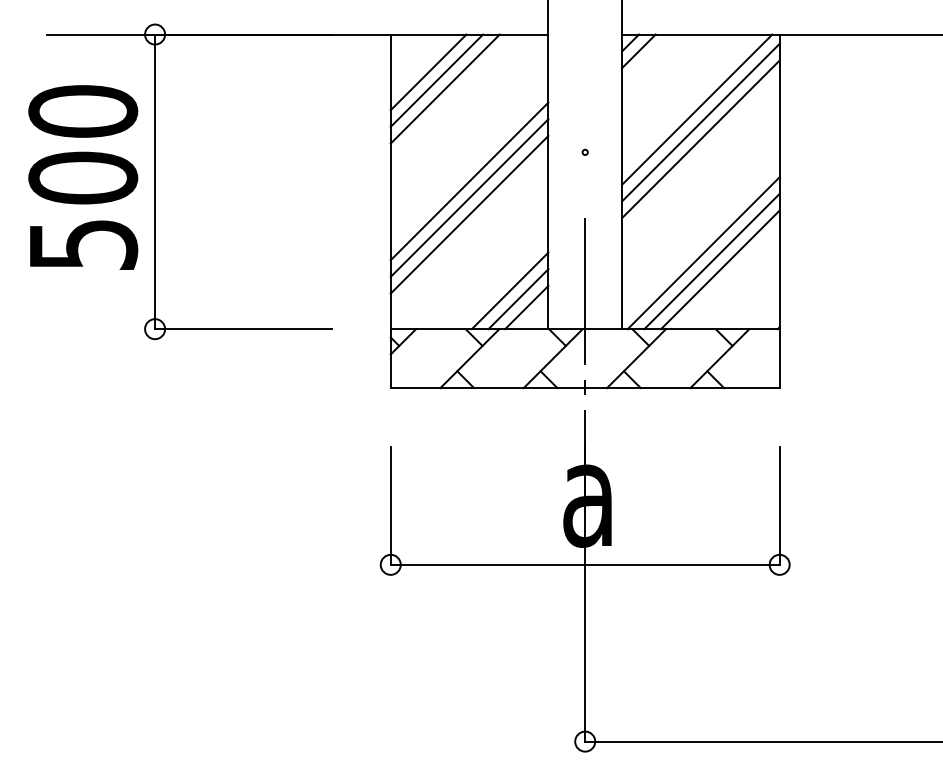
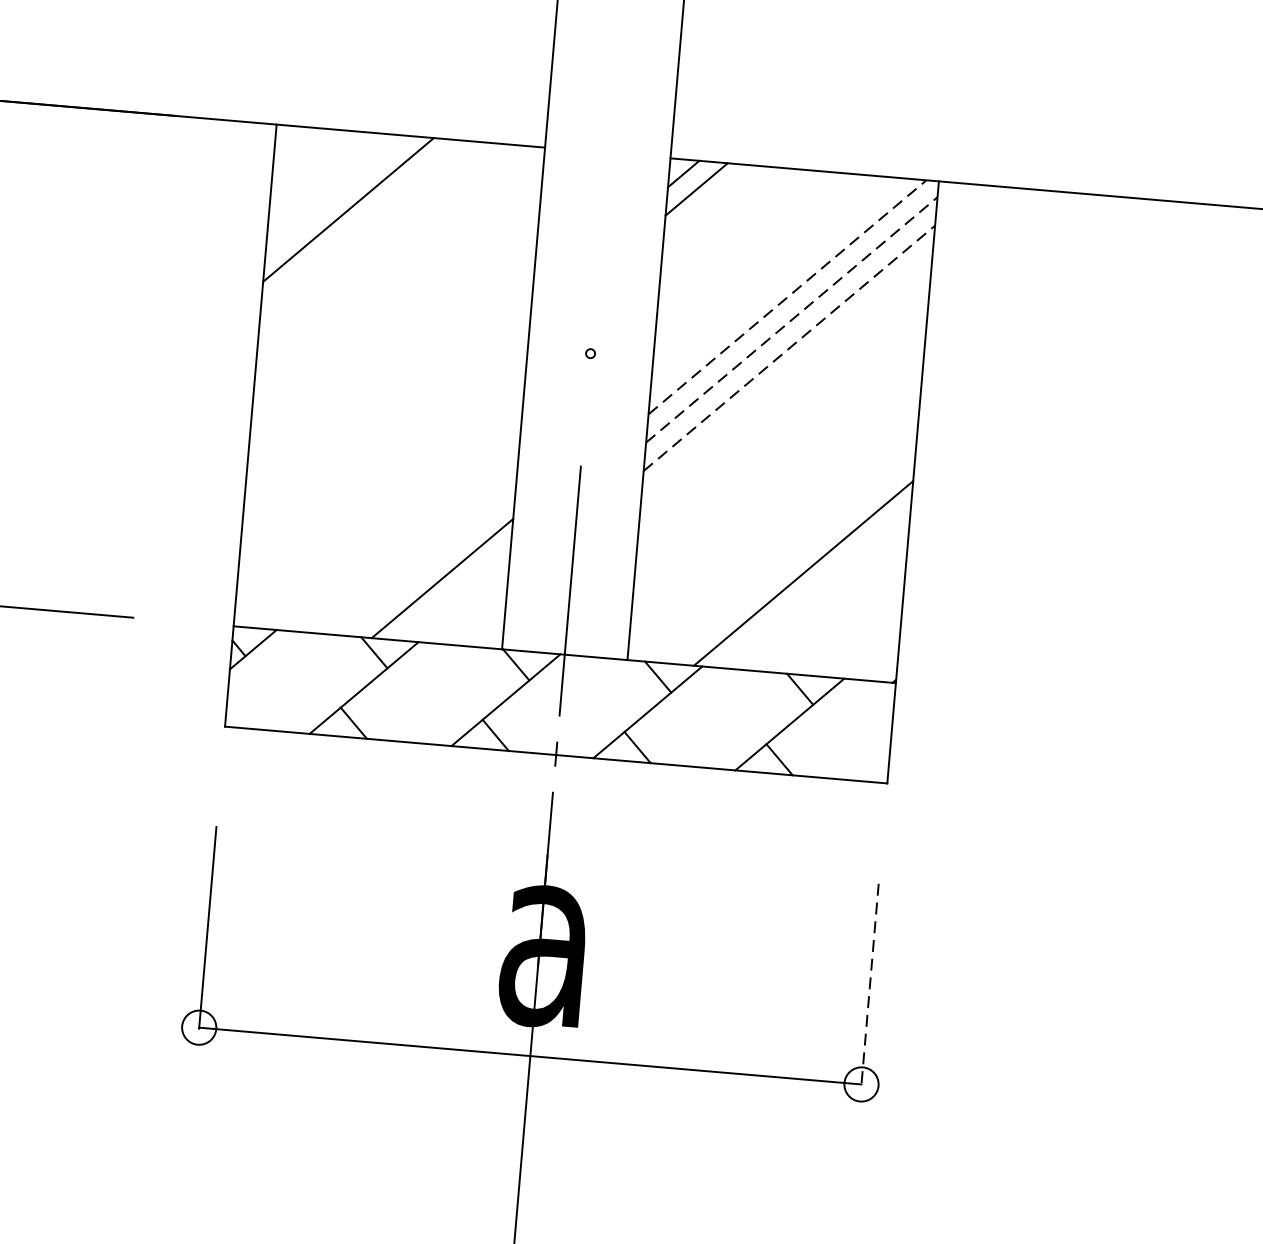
line: (428, 72) -> (335, 194), removed
line: (444, 88) -> (360, 224), removed
line: (697, 109) -> (788, 297), solid -> dashed
line: (701, 122) -> (792, 319), solid -> dashed
line: (701, 138) -> (790, 346), solid -> dashed
line: (469, 181) -> (389, 386), removed
line: (469, 197) -> (386, 413), removed
line: (469, 214) -> (384, 442), removed
line: (703, 253) -> (777, 543), removed
line: (711, 261) -> (789, 557), removed
line: (518, 299) -> (455, 594), removed
line: (526, 307) -> (467, 609), removed
line: (779, 506) -> (869, 985), solid -> dashed

